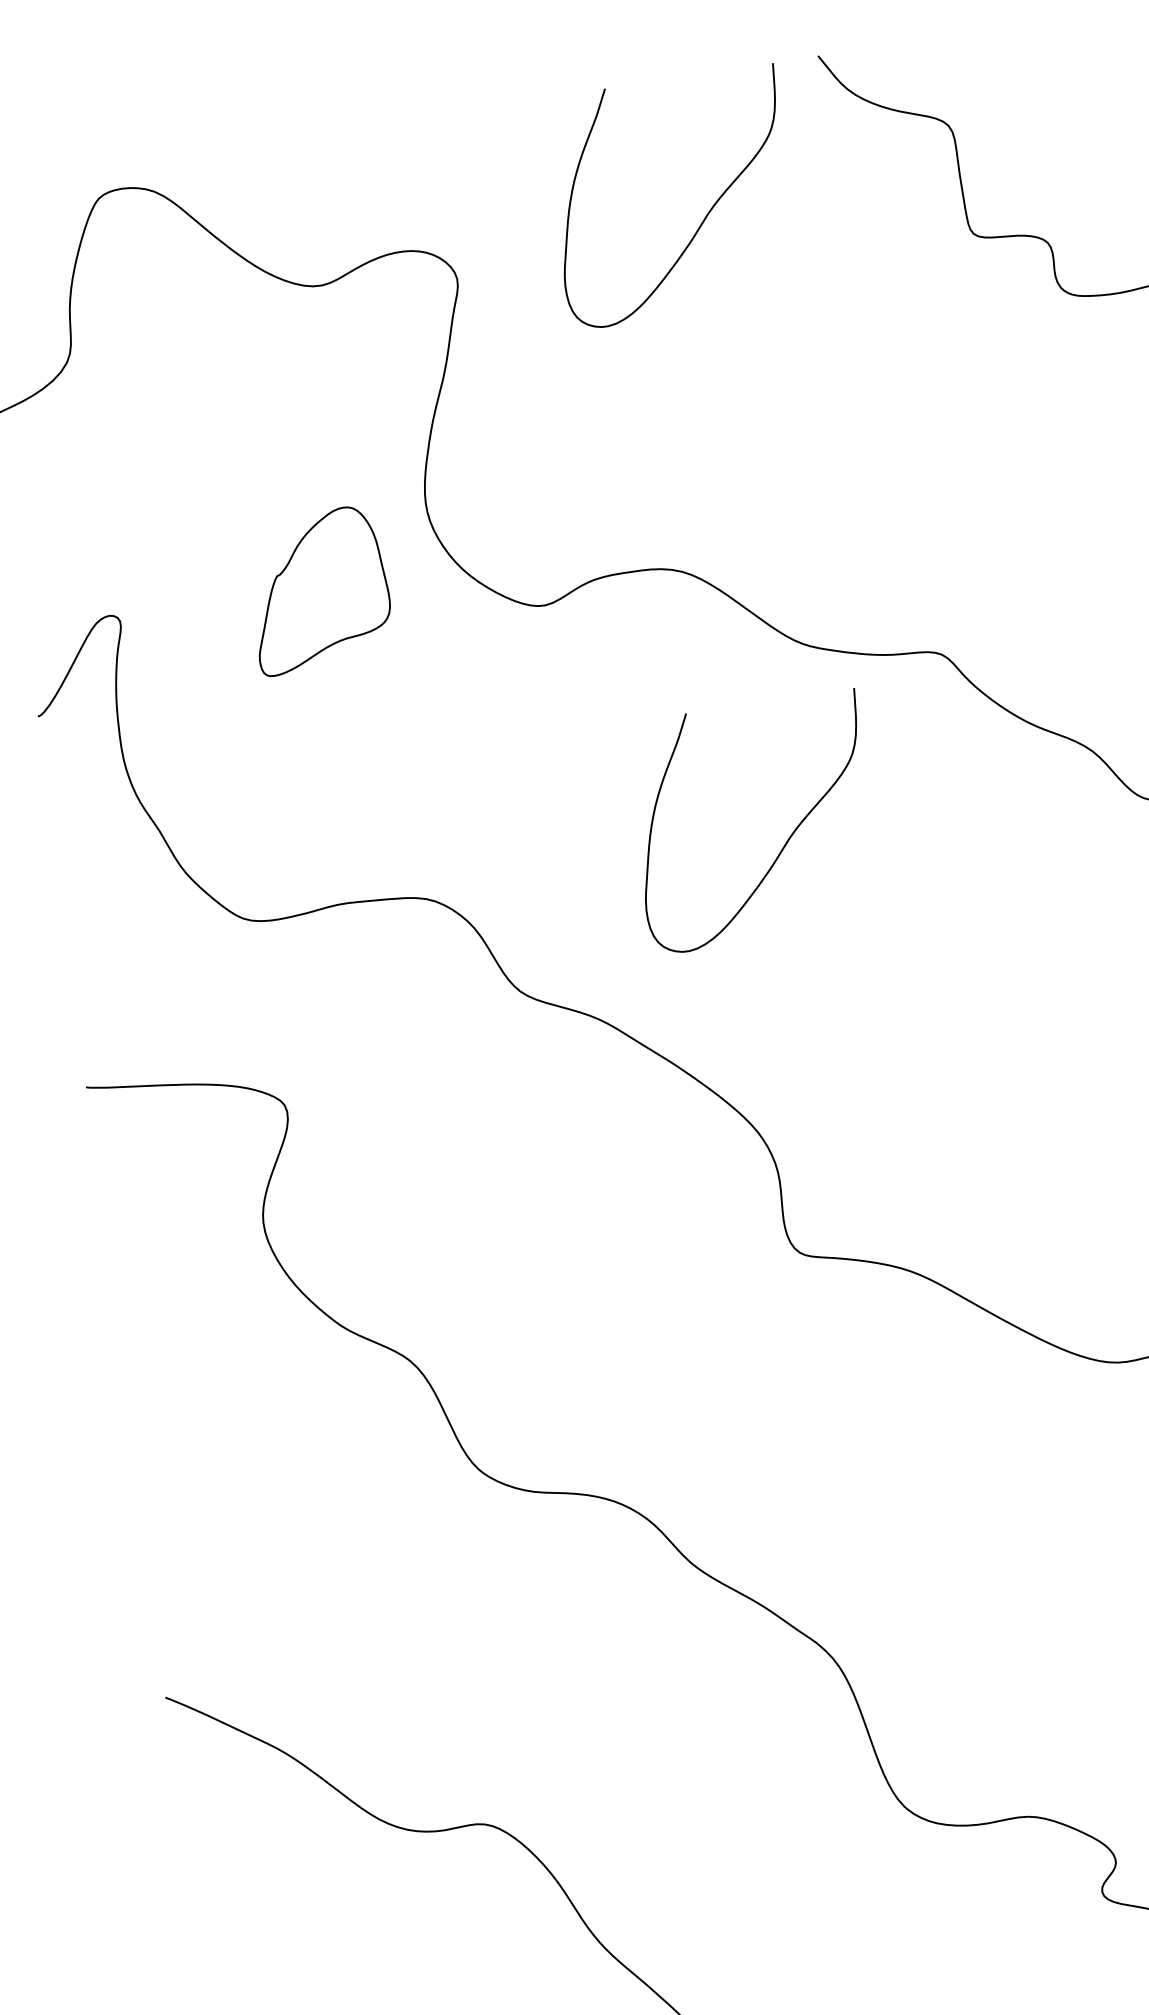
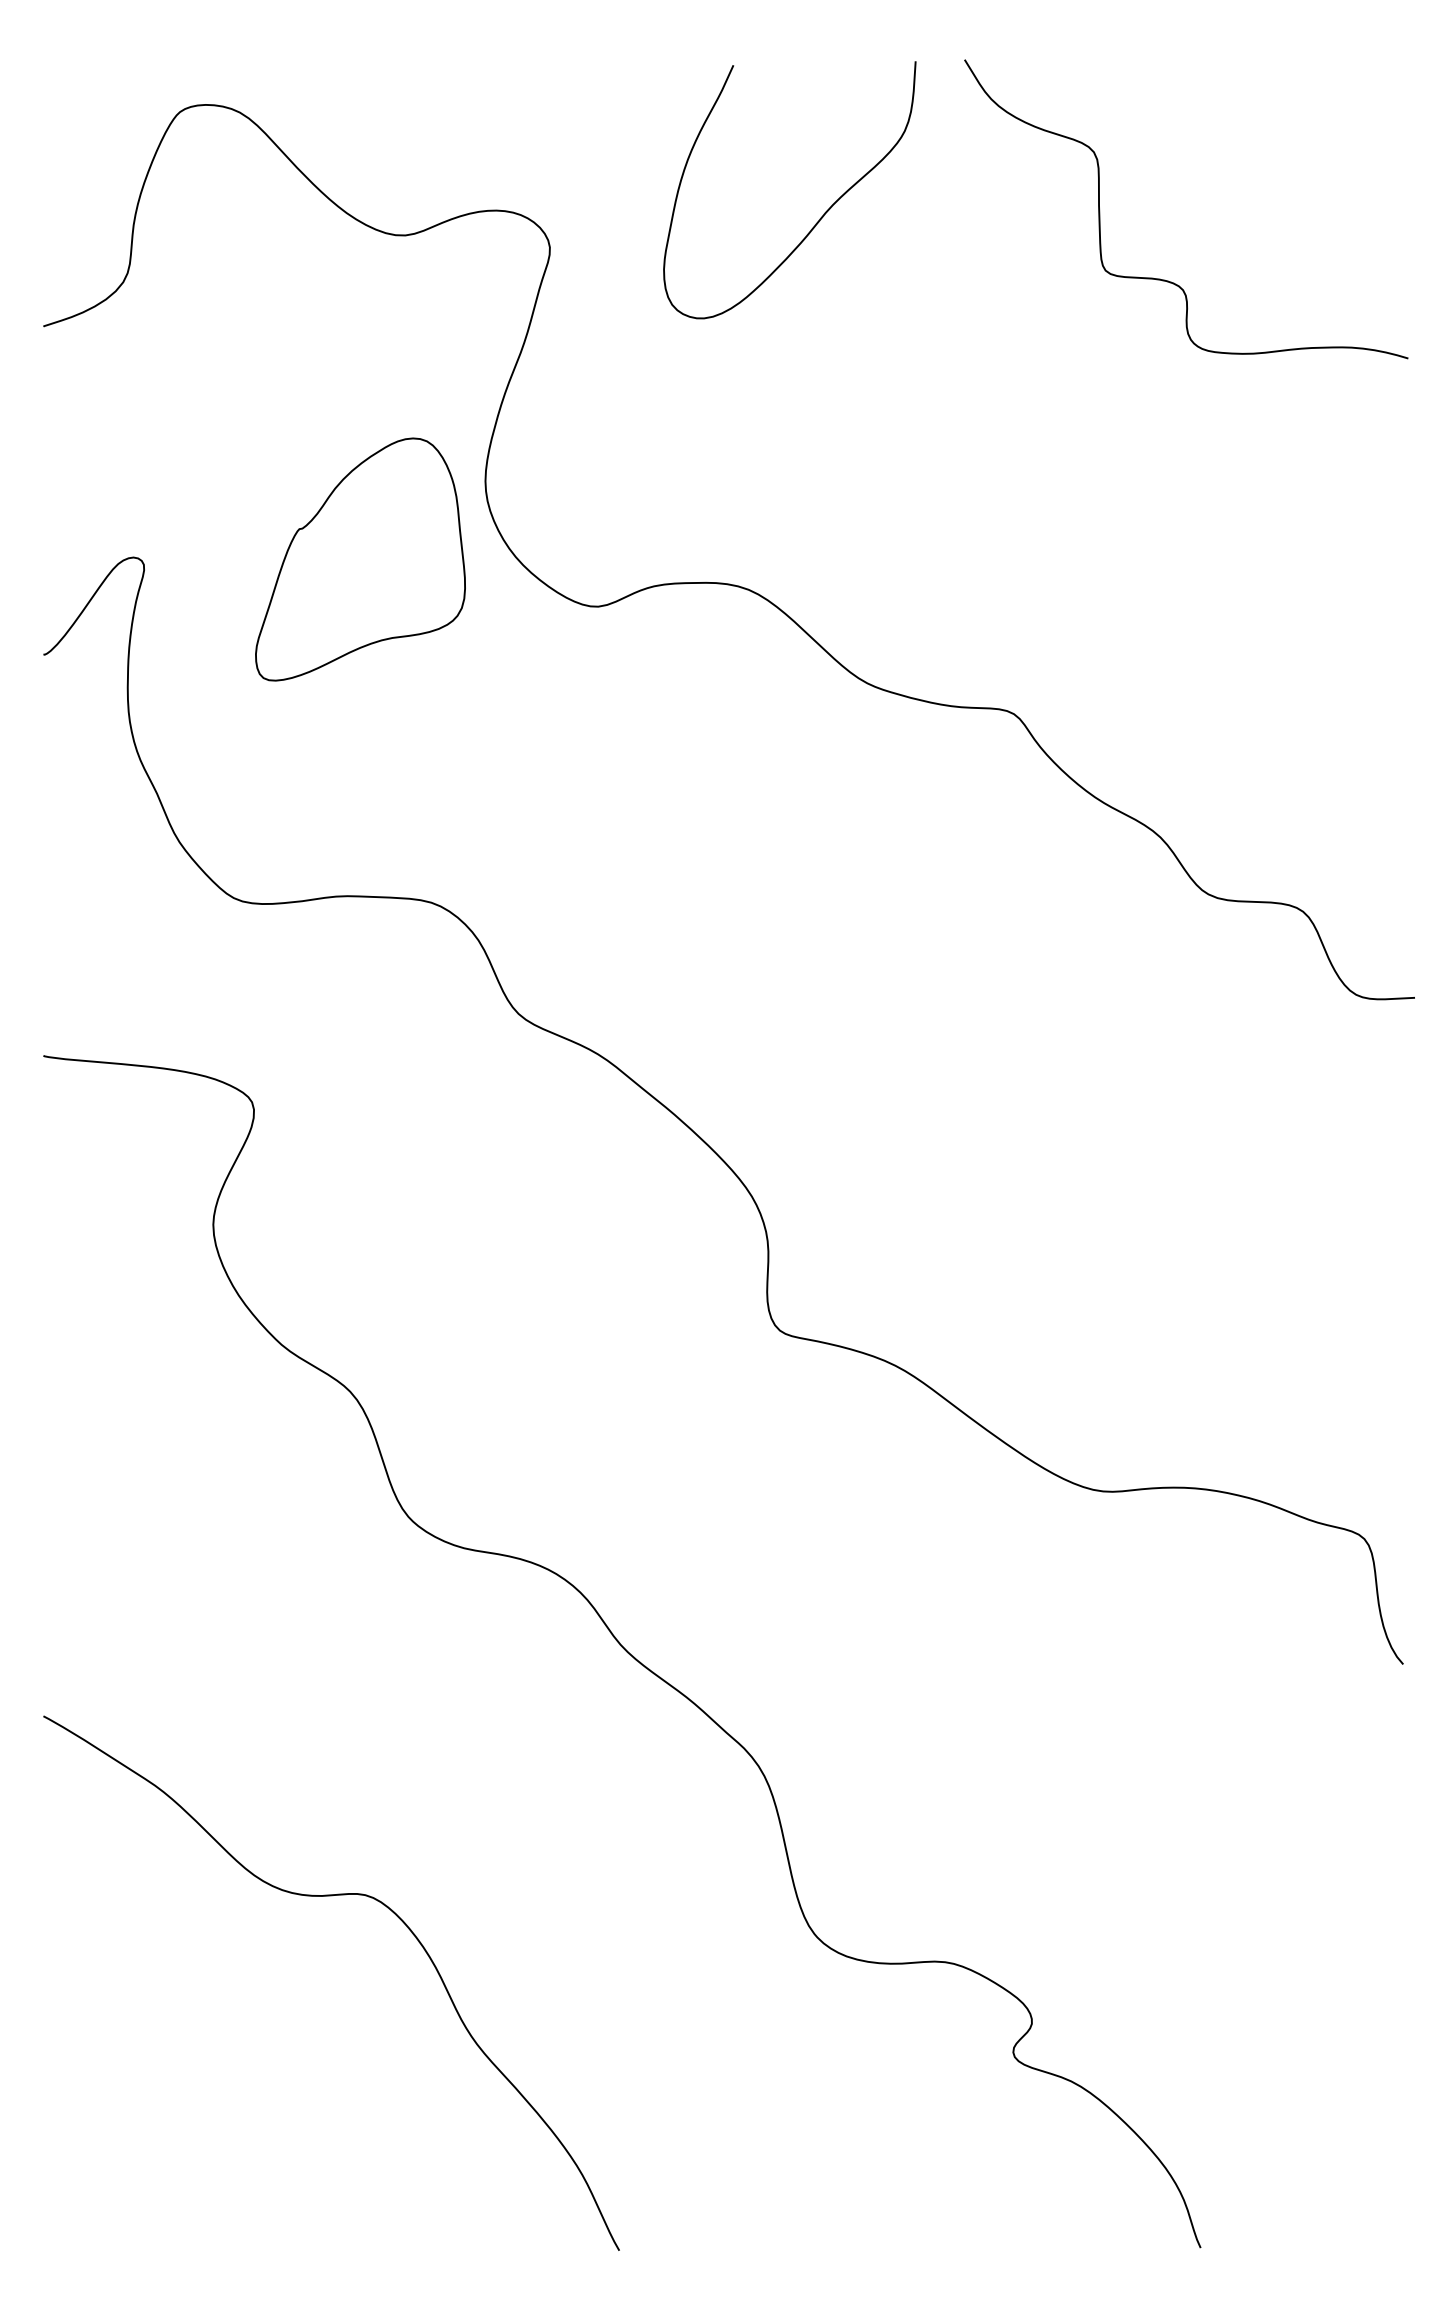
part: (319, 590) -> (360, 559), size x1.43
curve: (784, 844) -> (819, 894), removed

